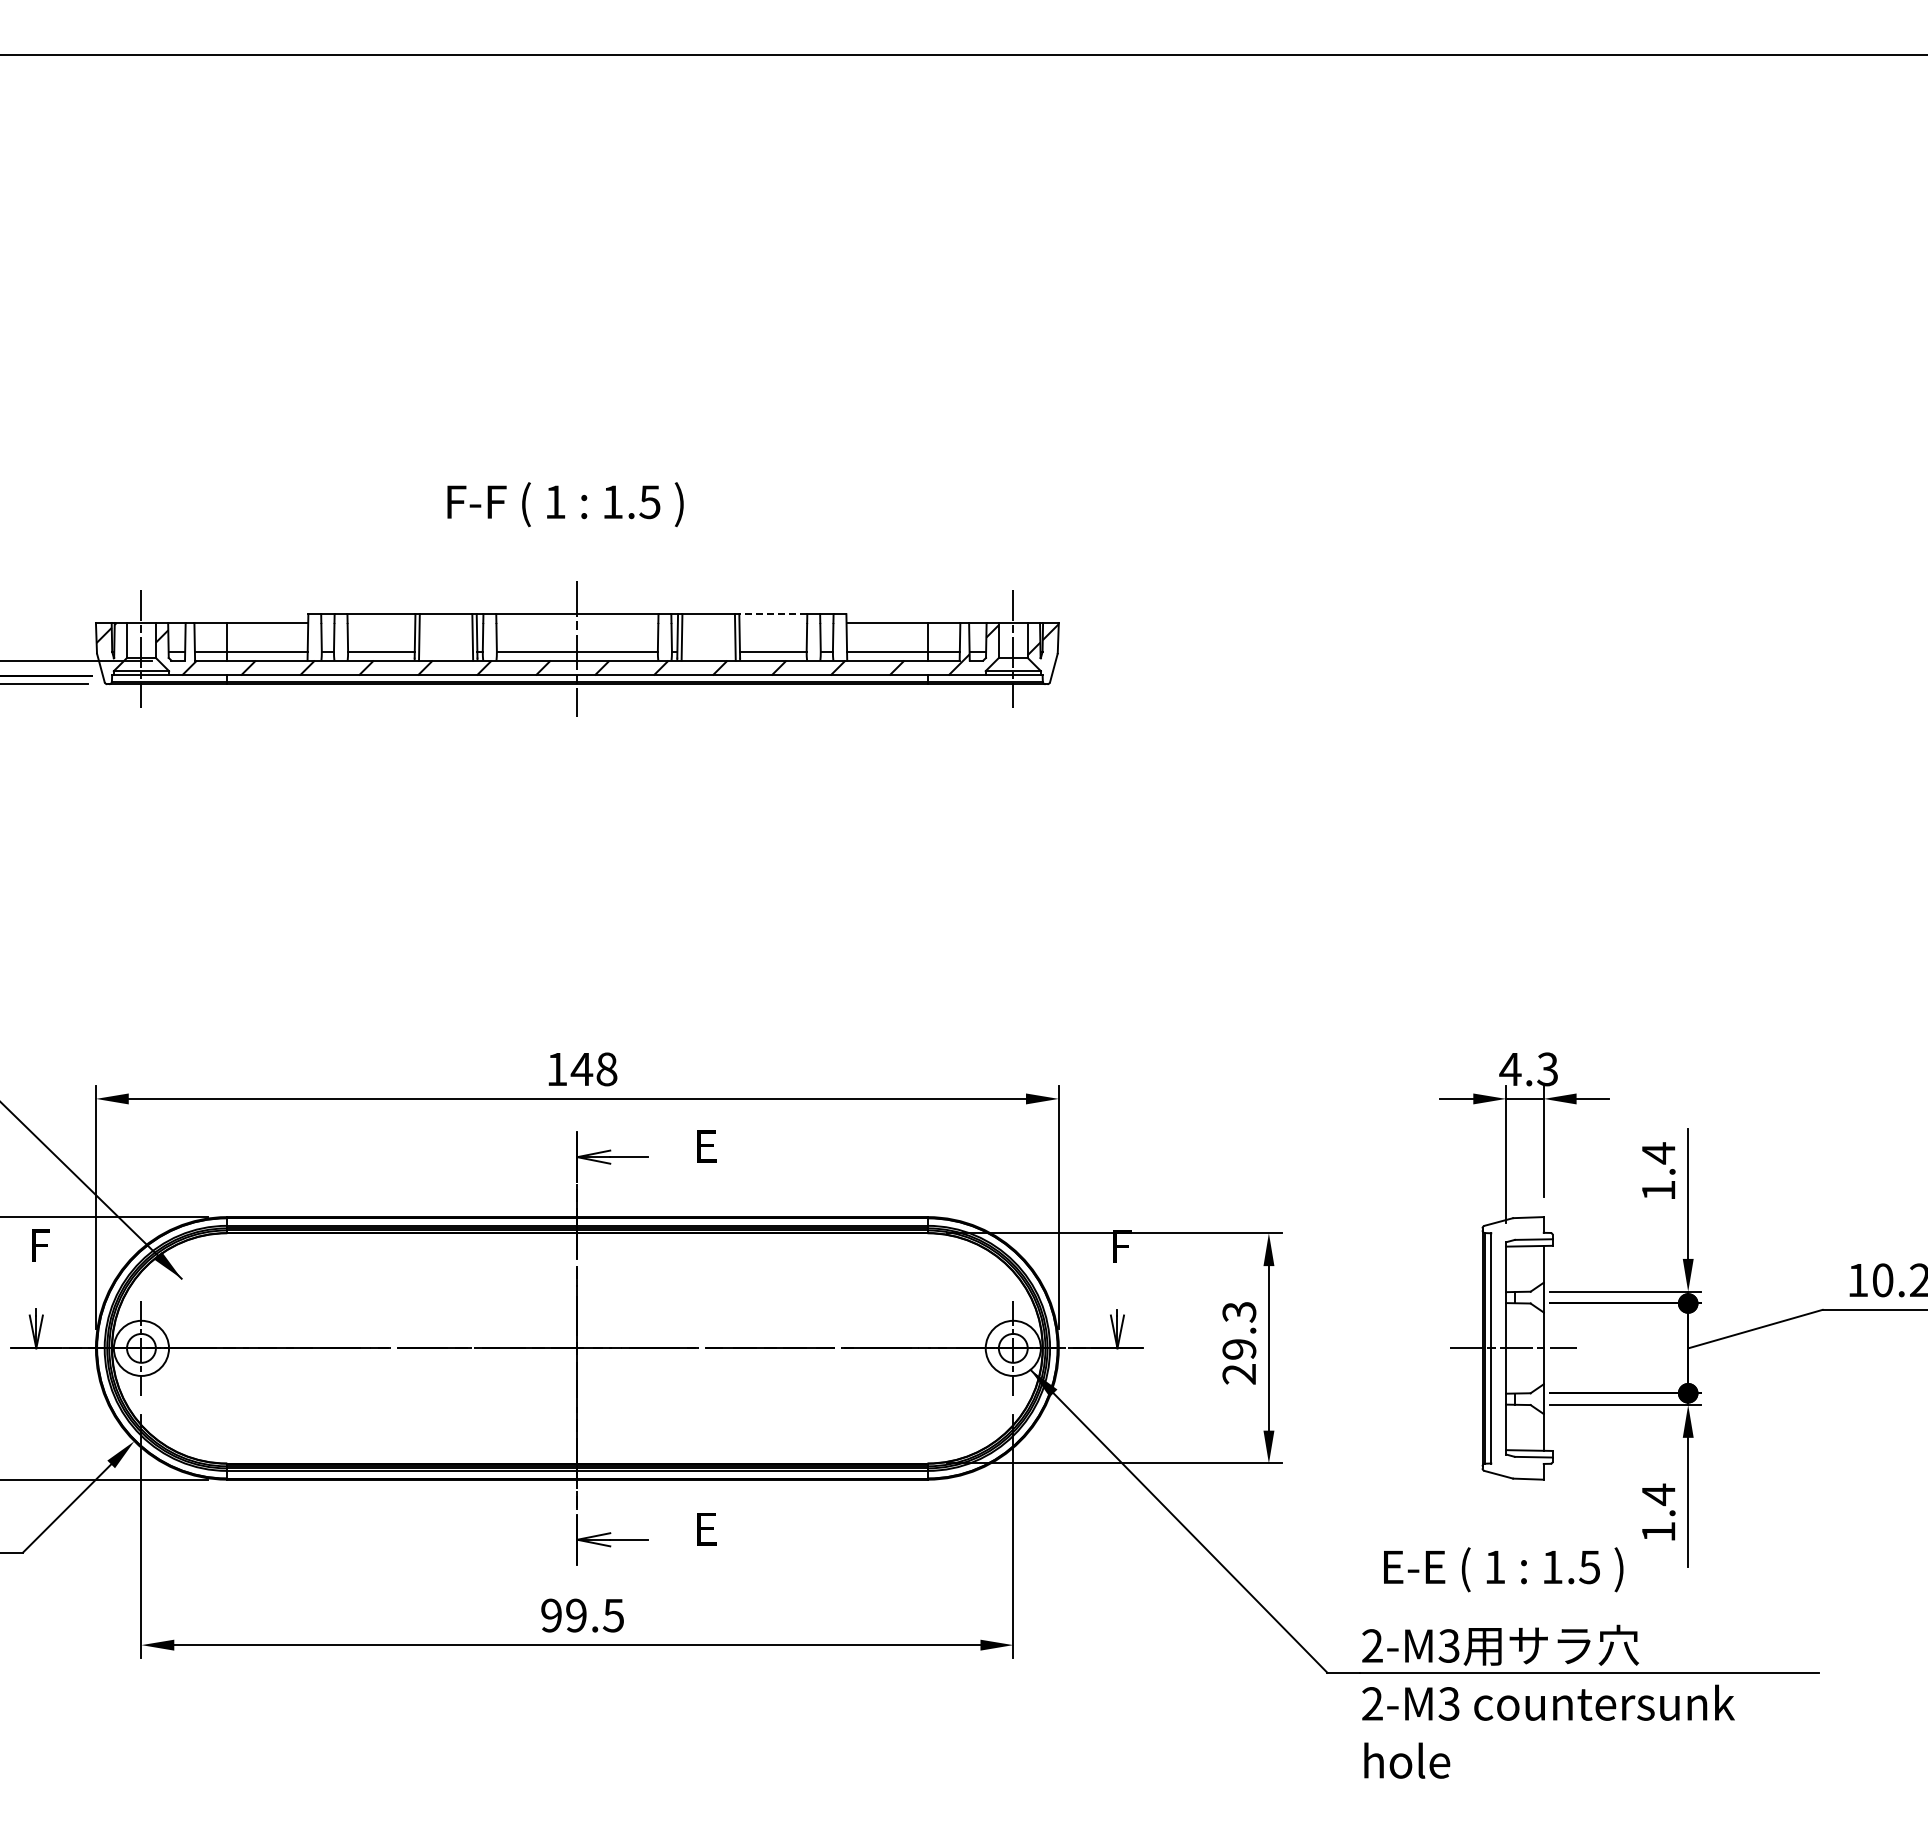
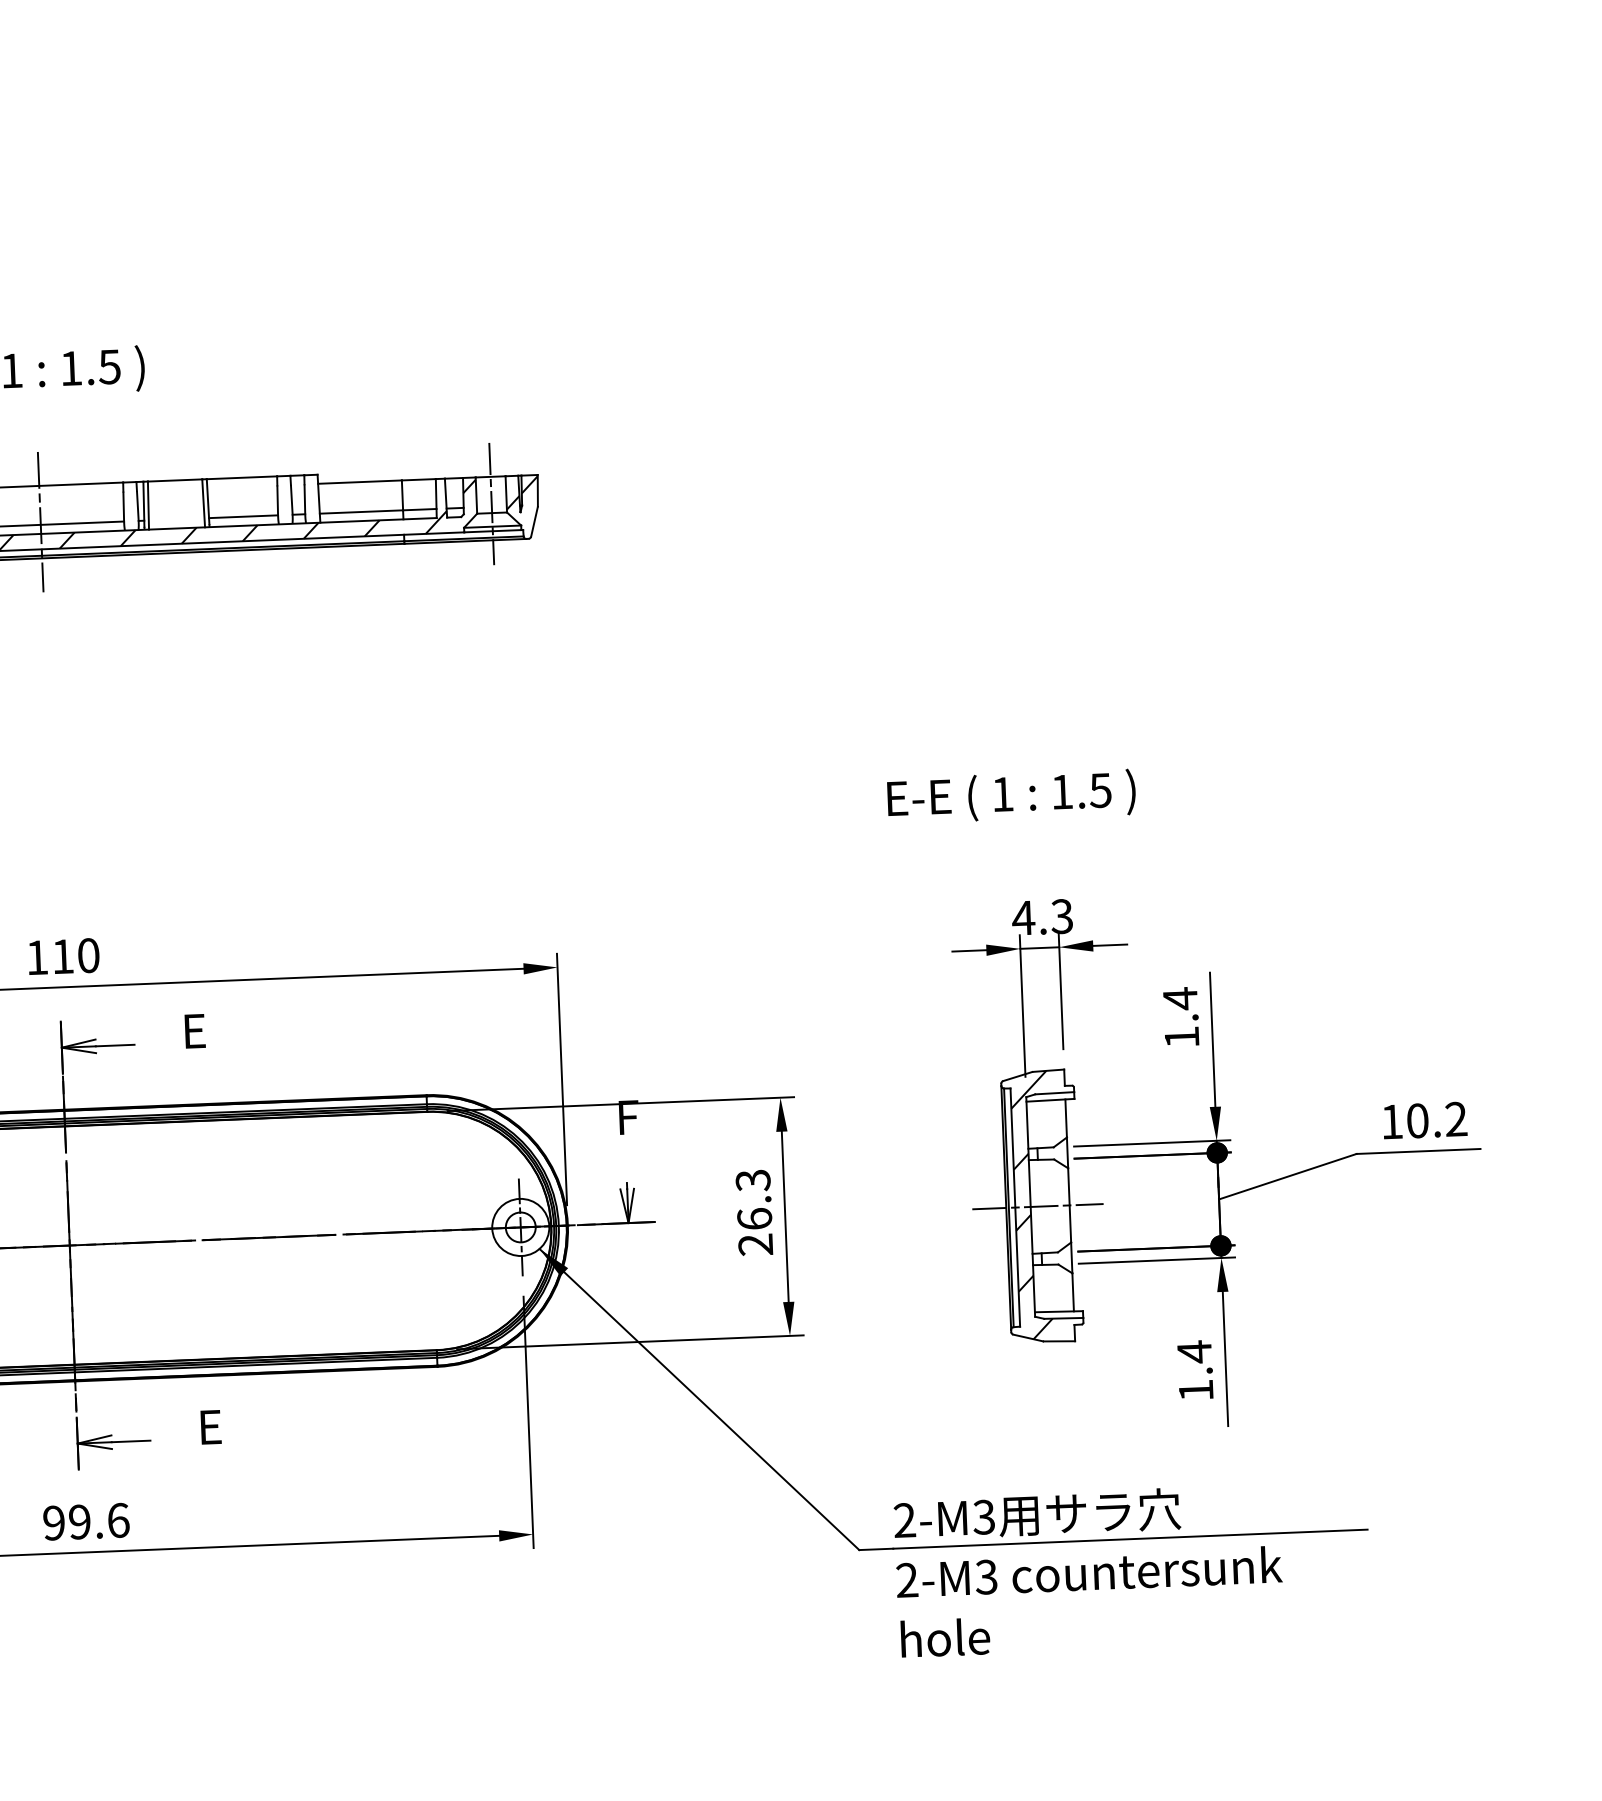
line: (773, 614) -> (242, 478), dashed -> solid
text: (593, 1069) -> (74, 956), 148 -> 110
hatch: (1508, 1346) -> (1033, 1204), added
text: (1239, 1348) -> (754, 1218), 29.3 -> 26.3
text: (1503, 1569) -> (1011, 796), moved
text: (613, 1615) -> (118, 1520), 99.5 -> 99.6

